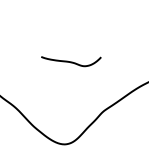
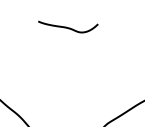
curve: (71, 61) -> (68, 27), moved

